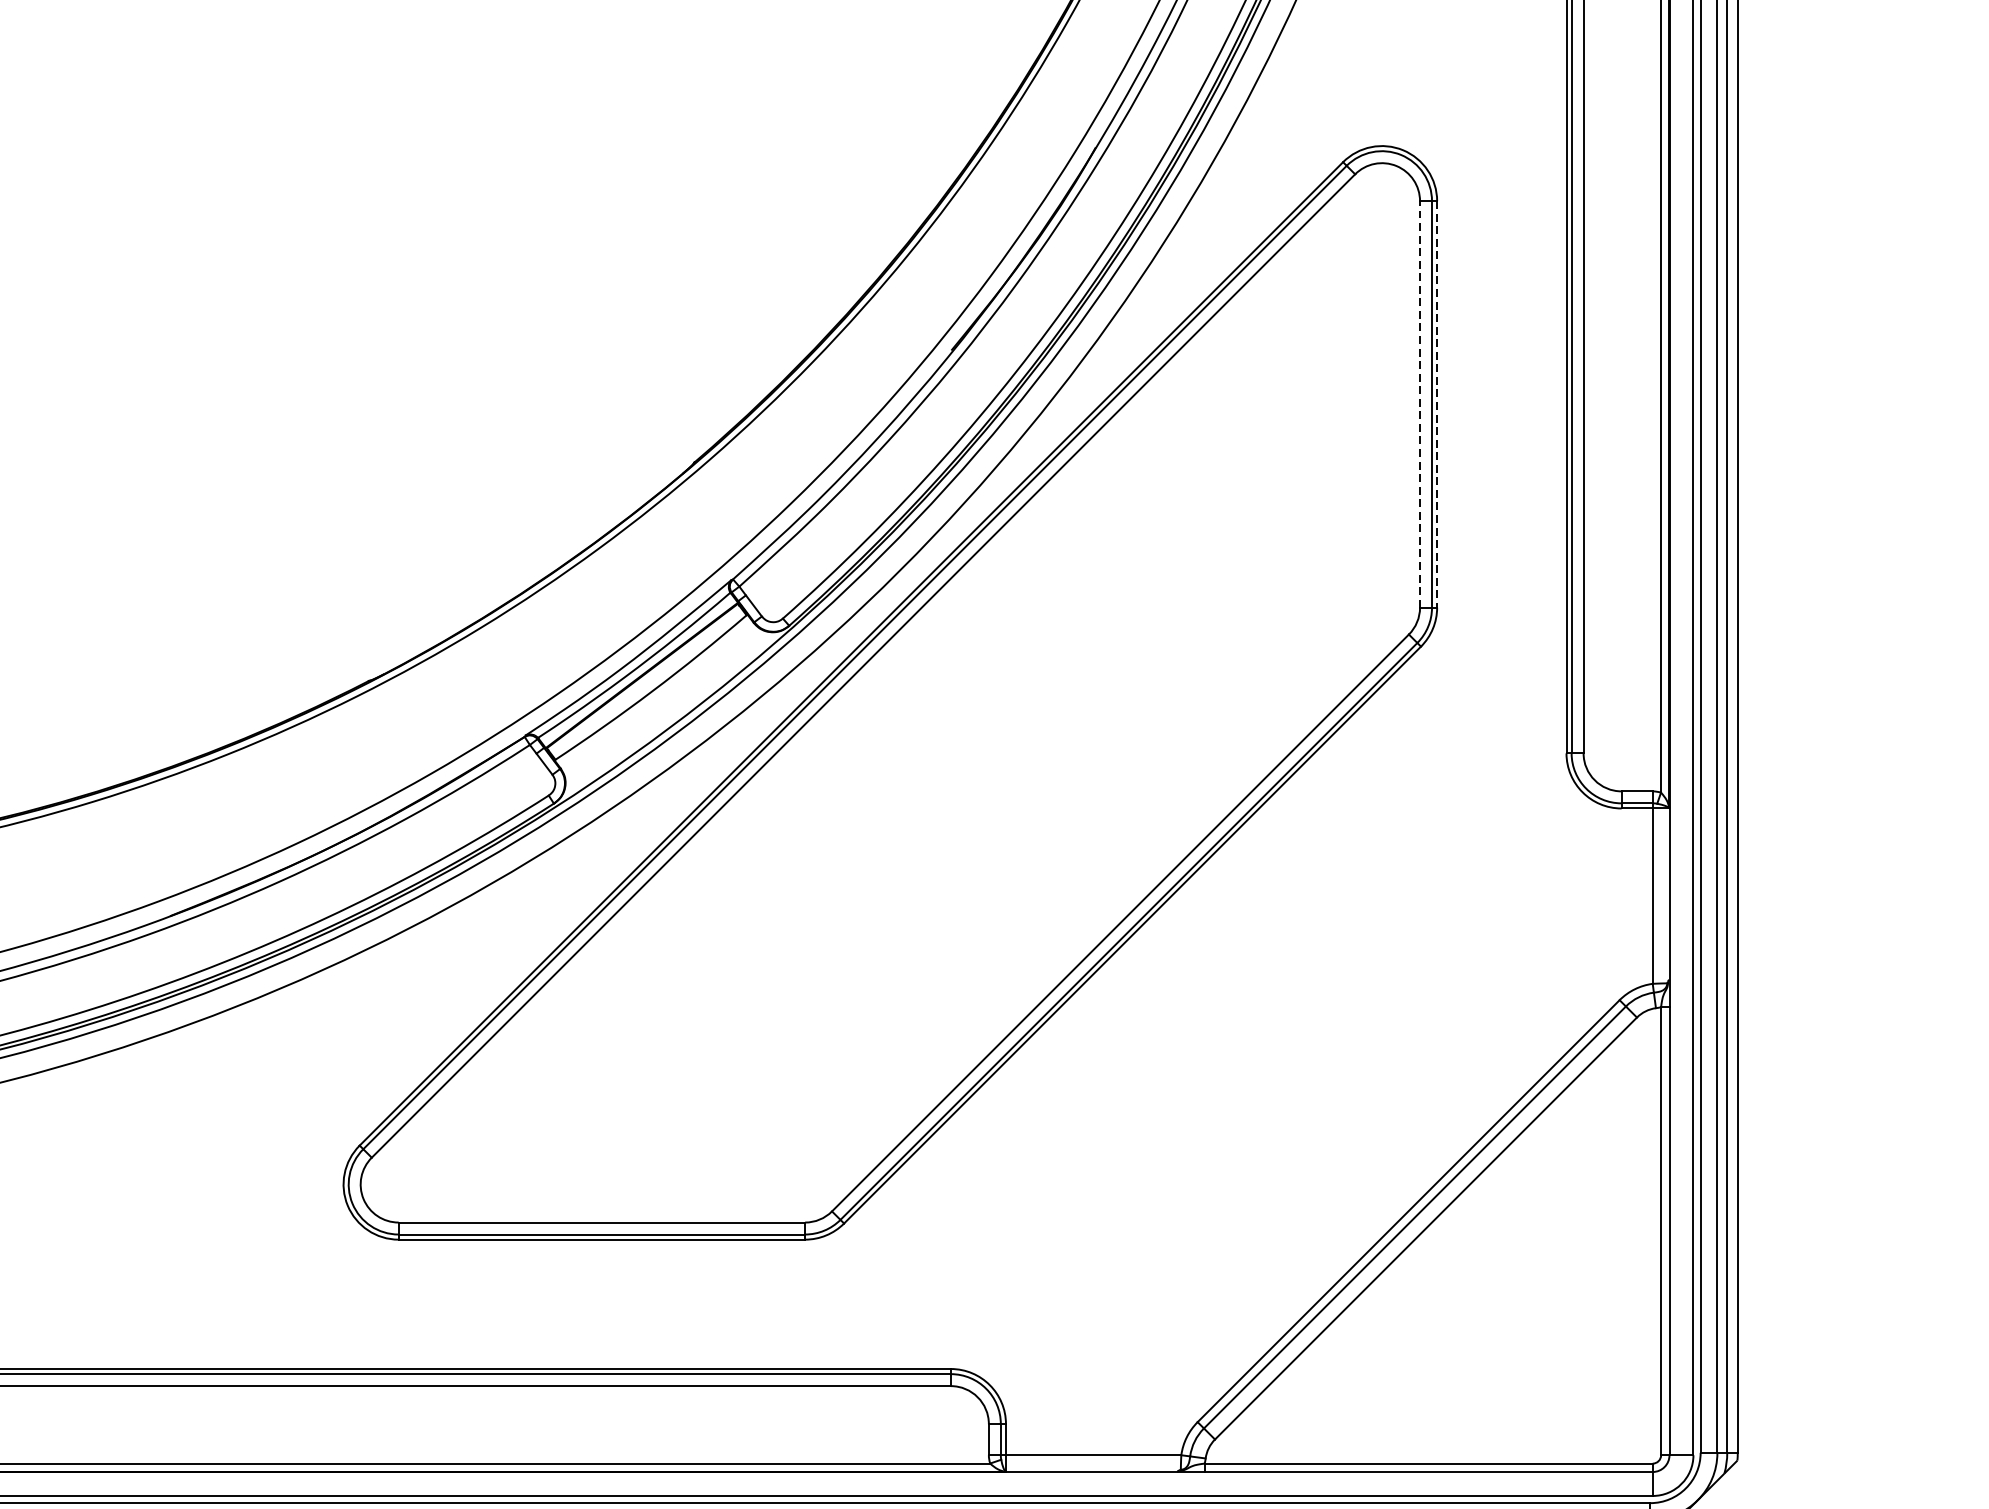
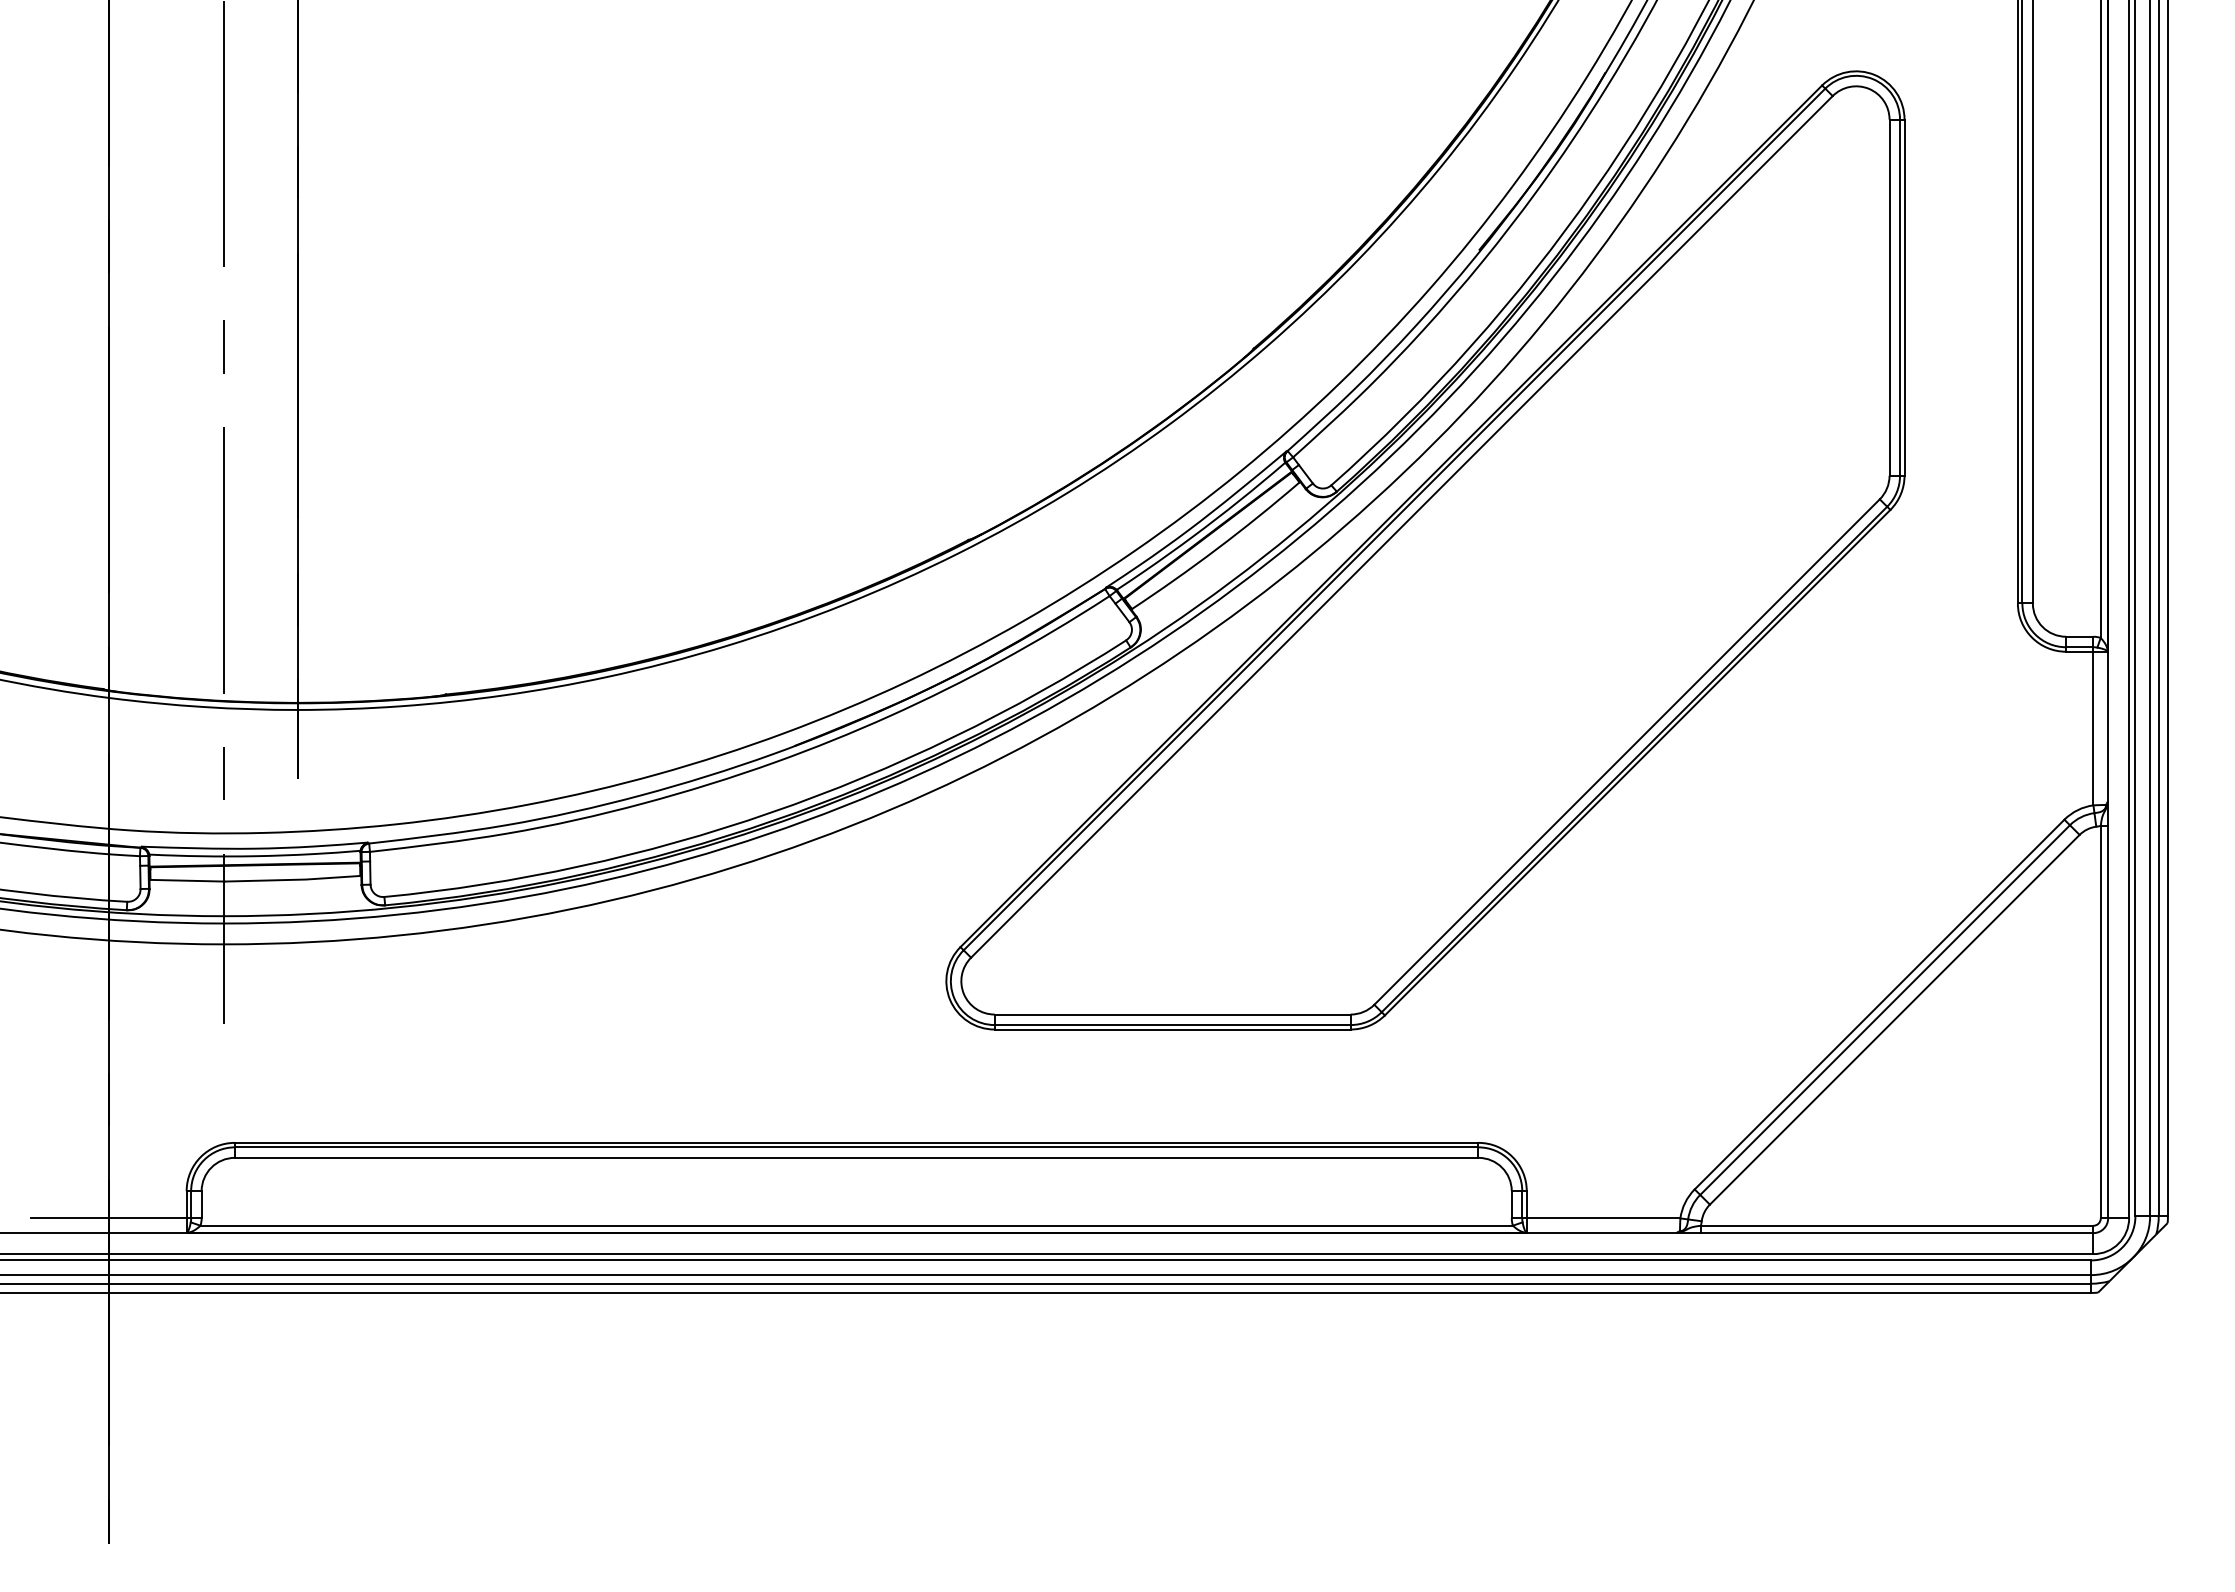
line: (1419, 404) -> (1889, 297), dashed -> solid
line: (1437, 405) -> (1904, 298), dashed -> solid

